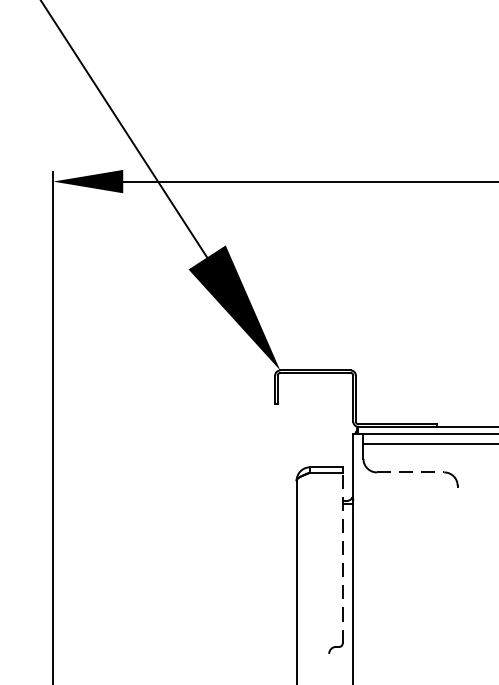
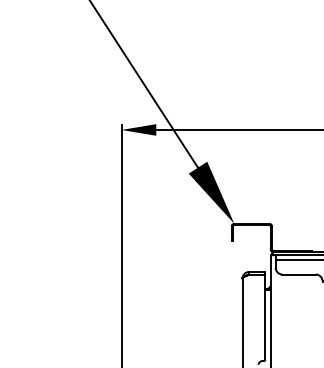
line: (411, 472) -> (299, 274), dashed -> solid
line: (342, 556) -> (265, 316), dashed -> solid

